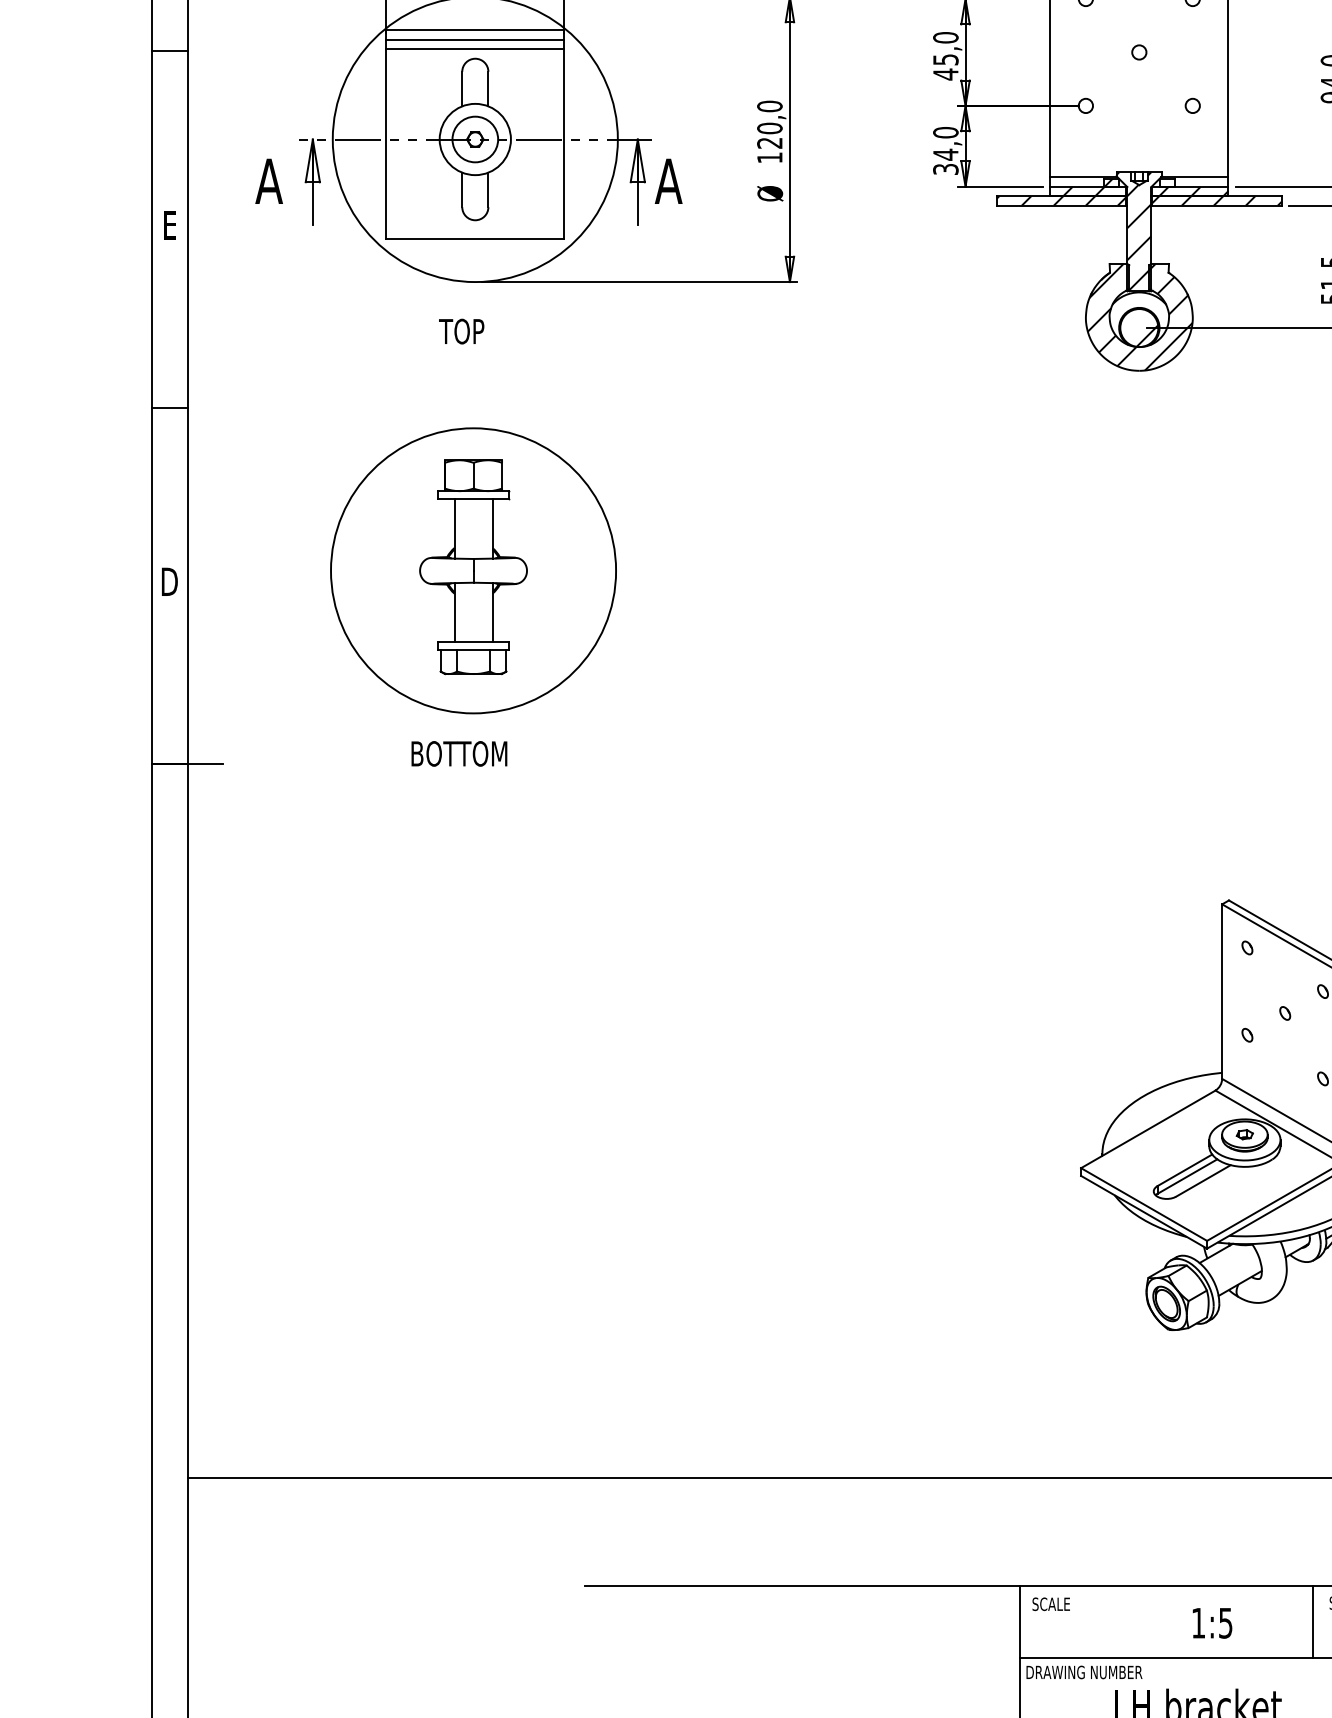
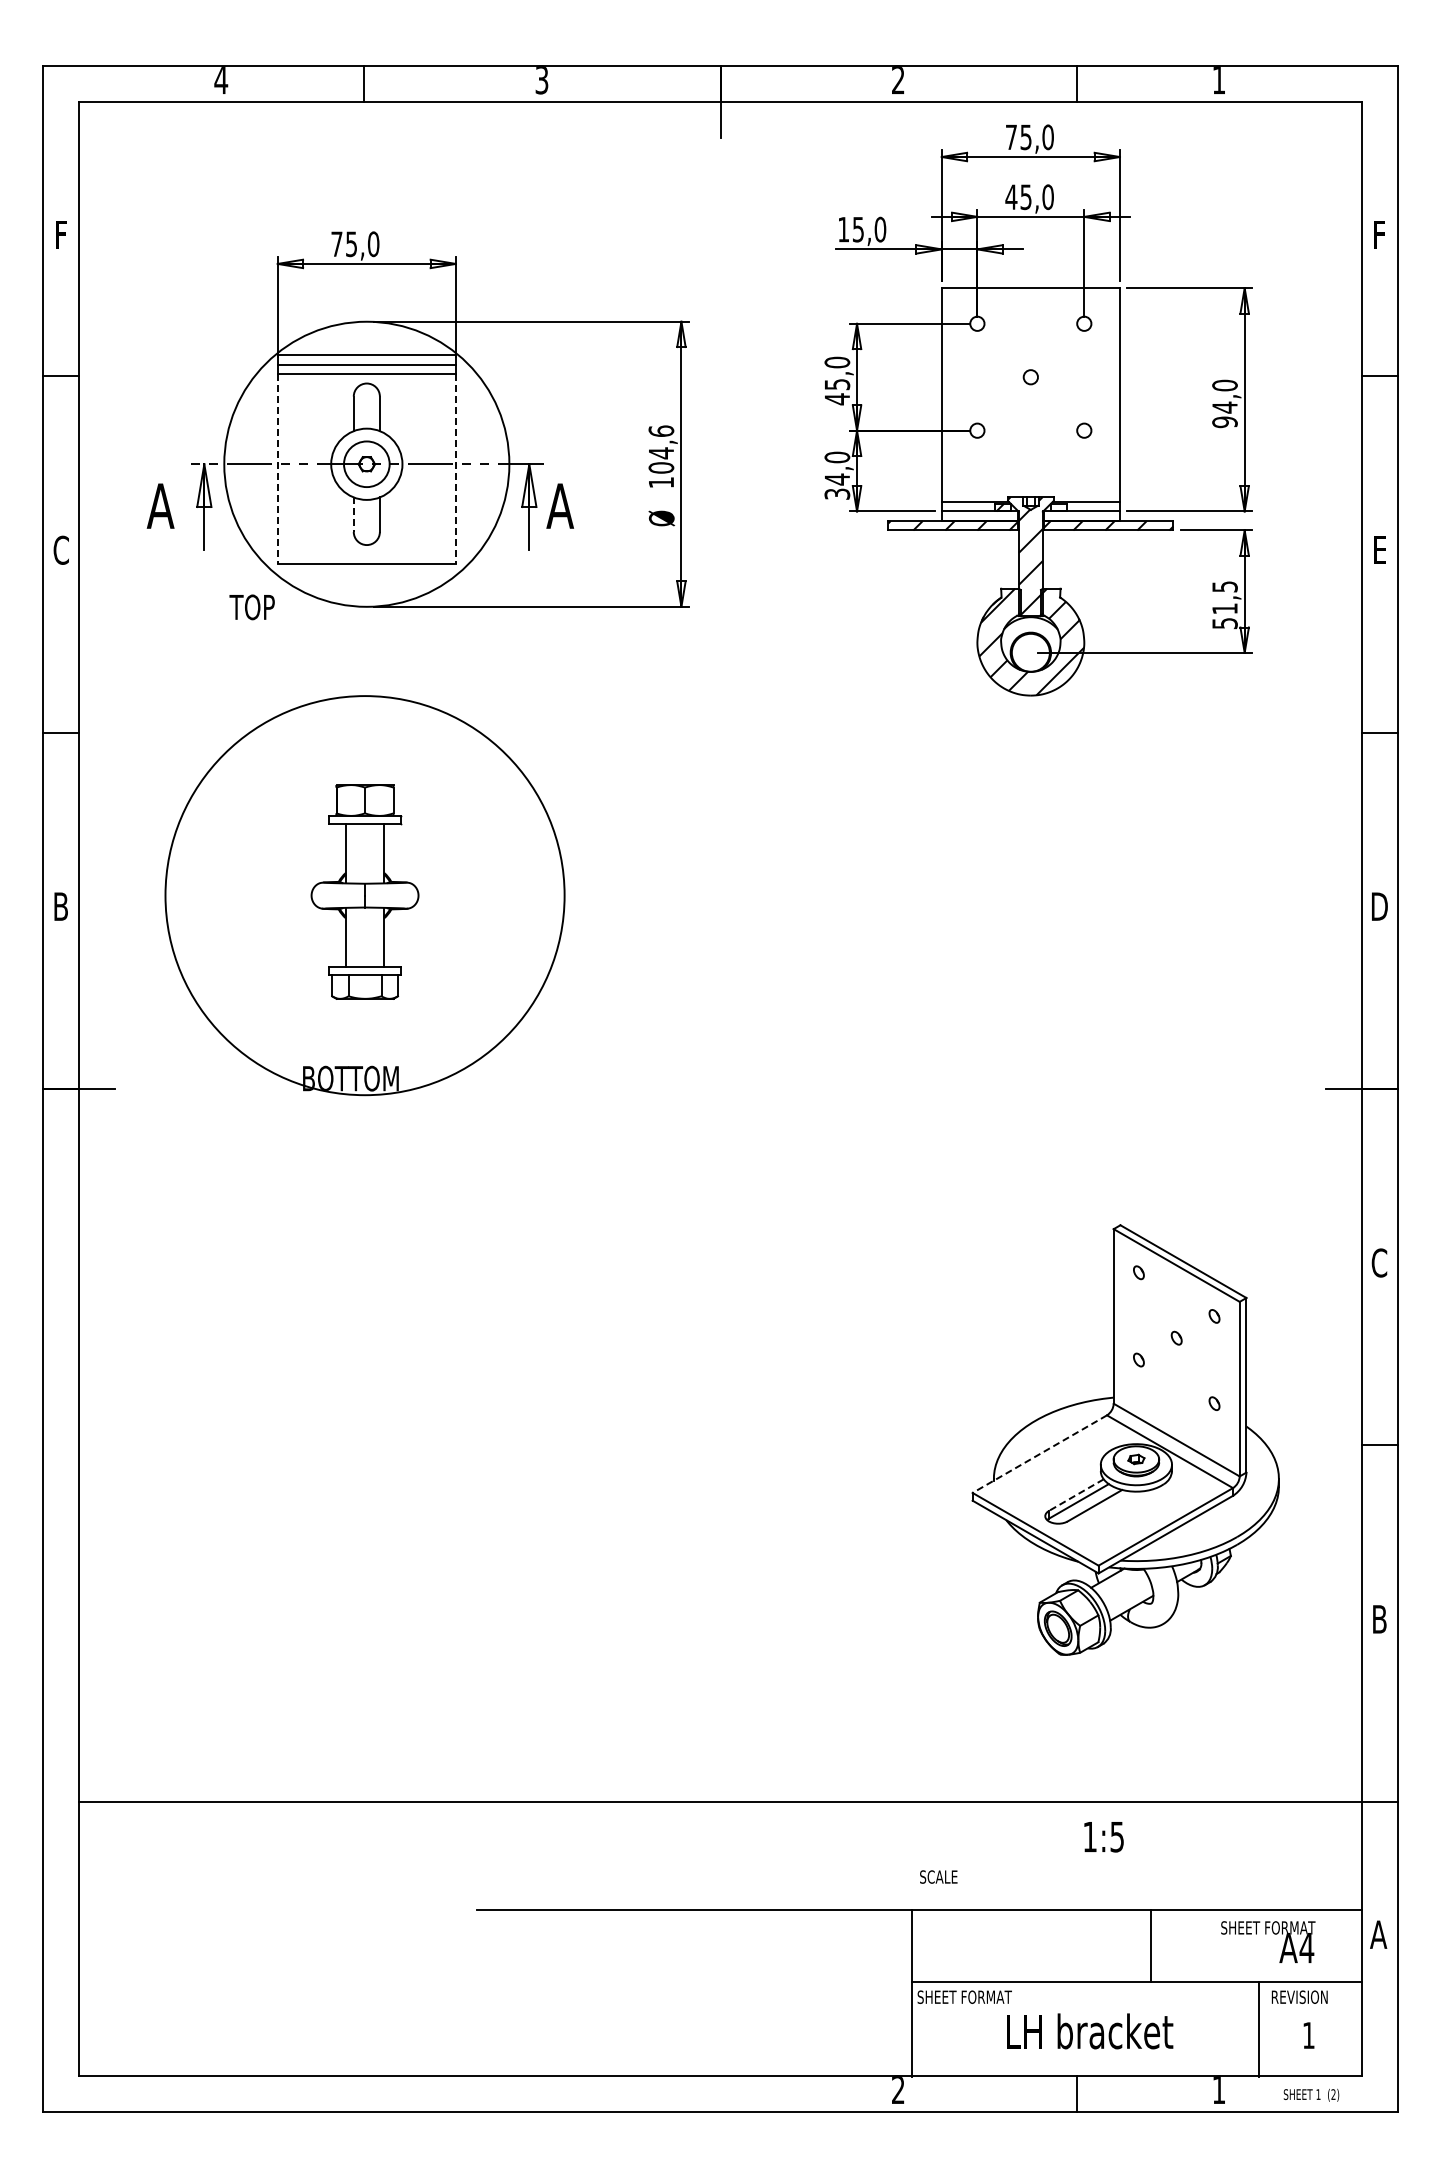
text: (769, 124) -> (661, 449), 120,0 -> 104,6
line: (385, 144) -> (277, 469), solid -> dashed
line: (563, 144) -> (455, 469), solid -> dashed
line: (461, 190) -> (353, 515), solid -> dashed
hatch: (1083, 191) -> (975, 516), removed
hatch: (1192, 191) -> (1084, 516), removed
text: (168, 224) -> (60, 549), E -> C
text: (460, 331) -> (251, 607), moved
hatch: (1146, 335) -> (1038, 660), removed
circle: (472, 570) -> (364, 895), size x1.4
text: (169, 581) -> (61, 906), D -> B
line: (1147, 1129) -> (1039, 1454), solid -> dashed
line: (1184, 1170) -> (1076, 1495), solid -> dashed
text: (1050, 1603) -> (938, 1876), moved
line: (1312, 1621) -> (1151, 1946), moved
text: (1211, 1623) -> (1103, 1837), moved
text: (1083, 1671) -> (975, 1996), DRAWING NUMBER -> SHEET FORMAT

